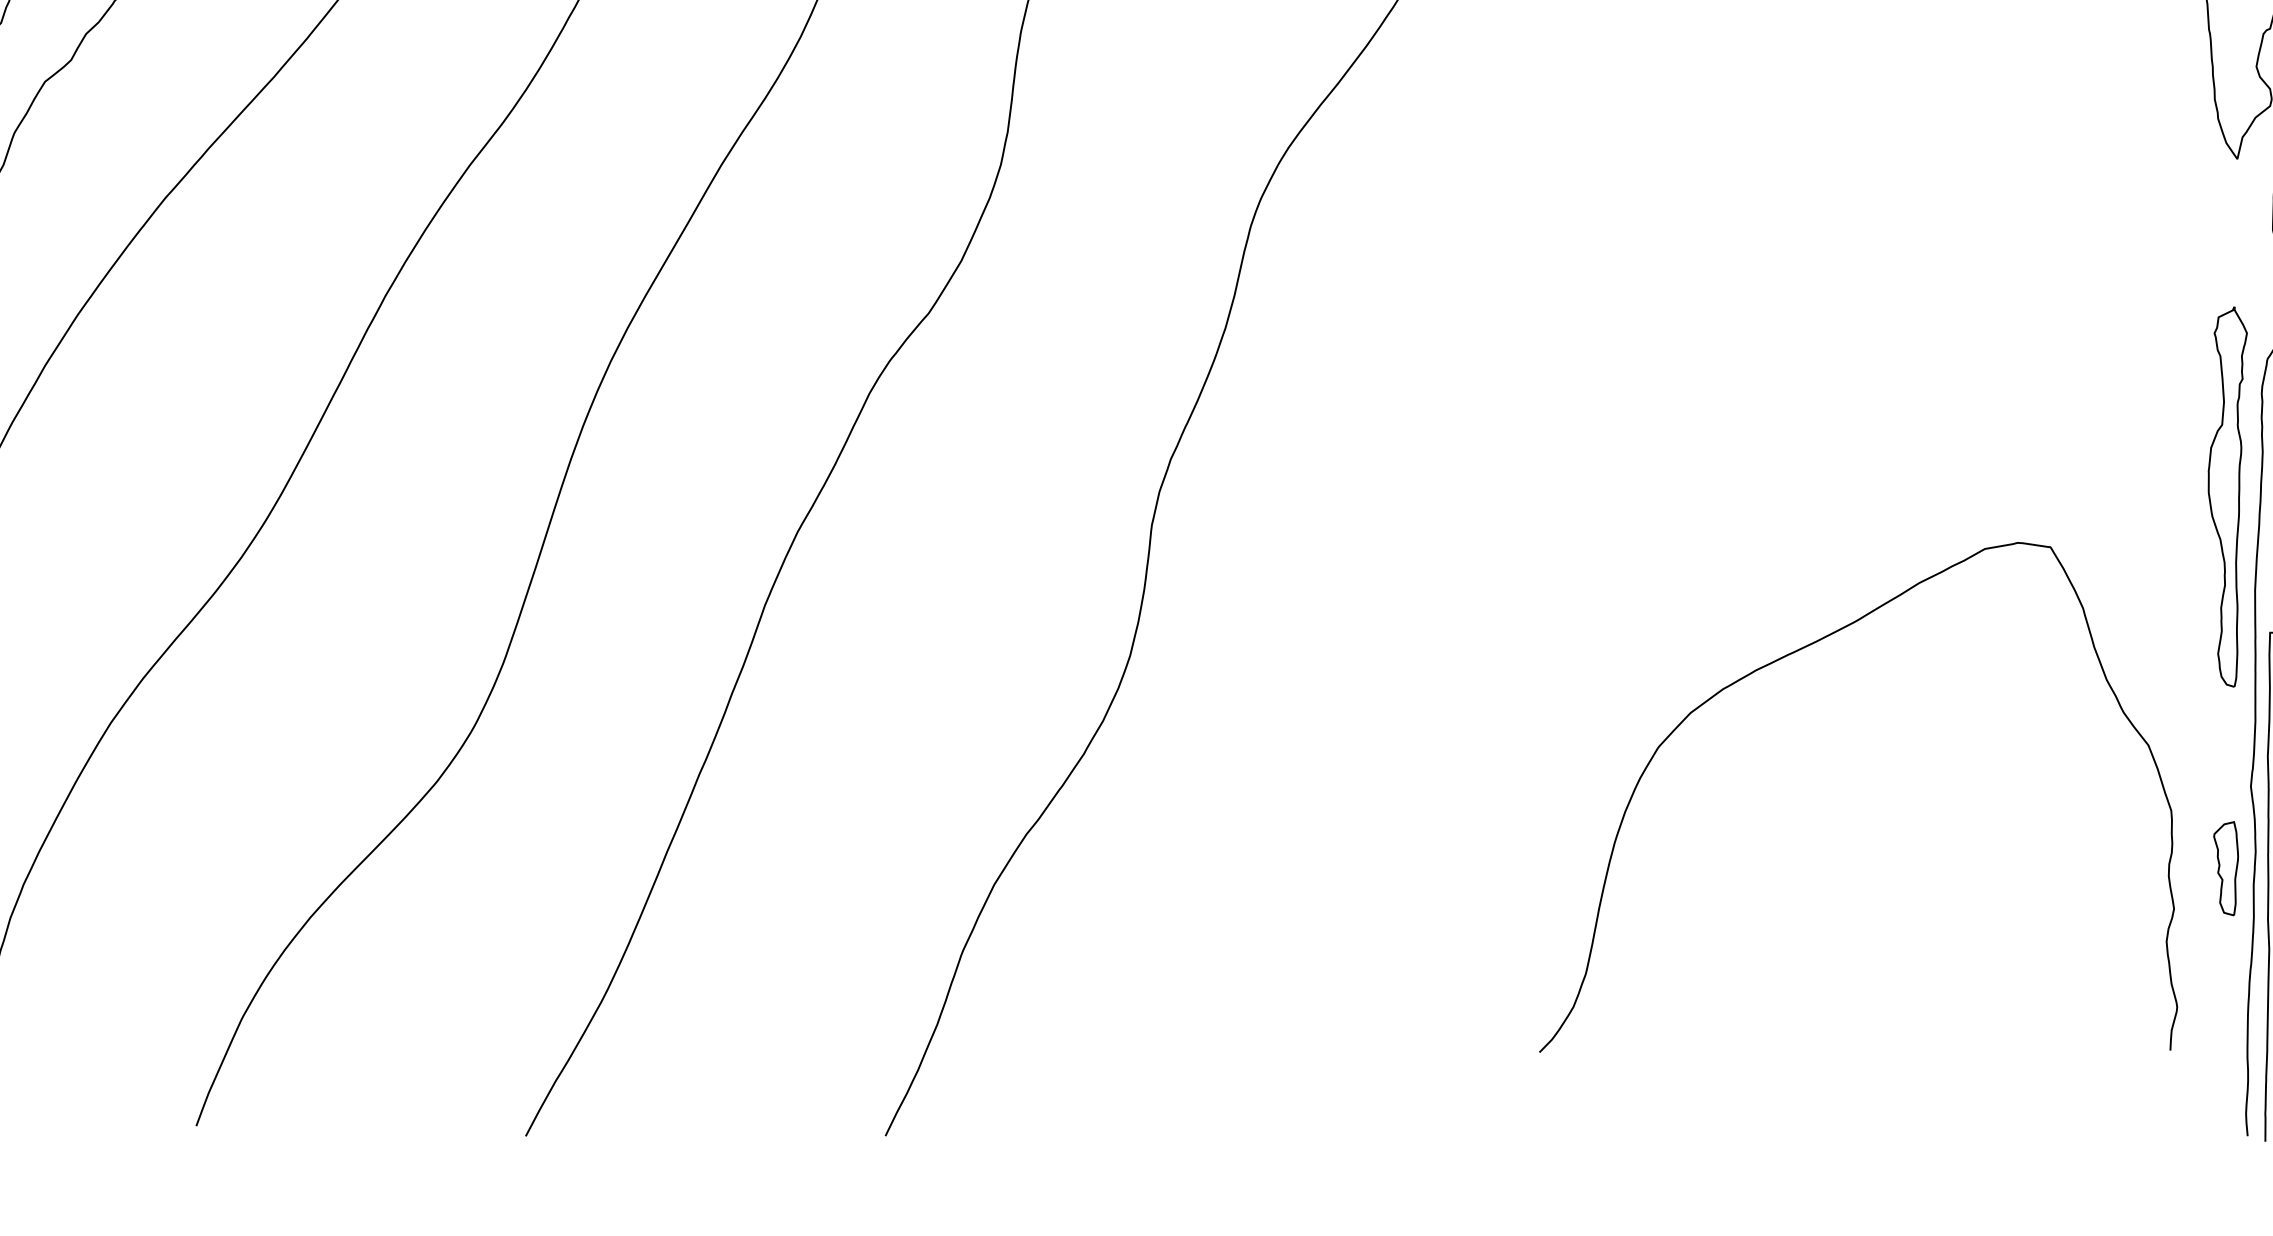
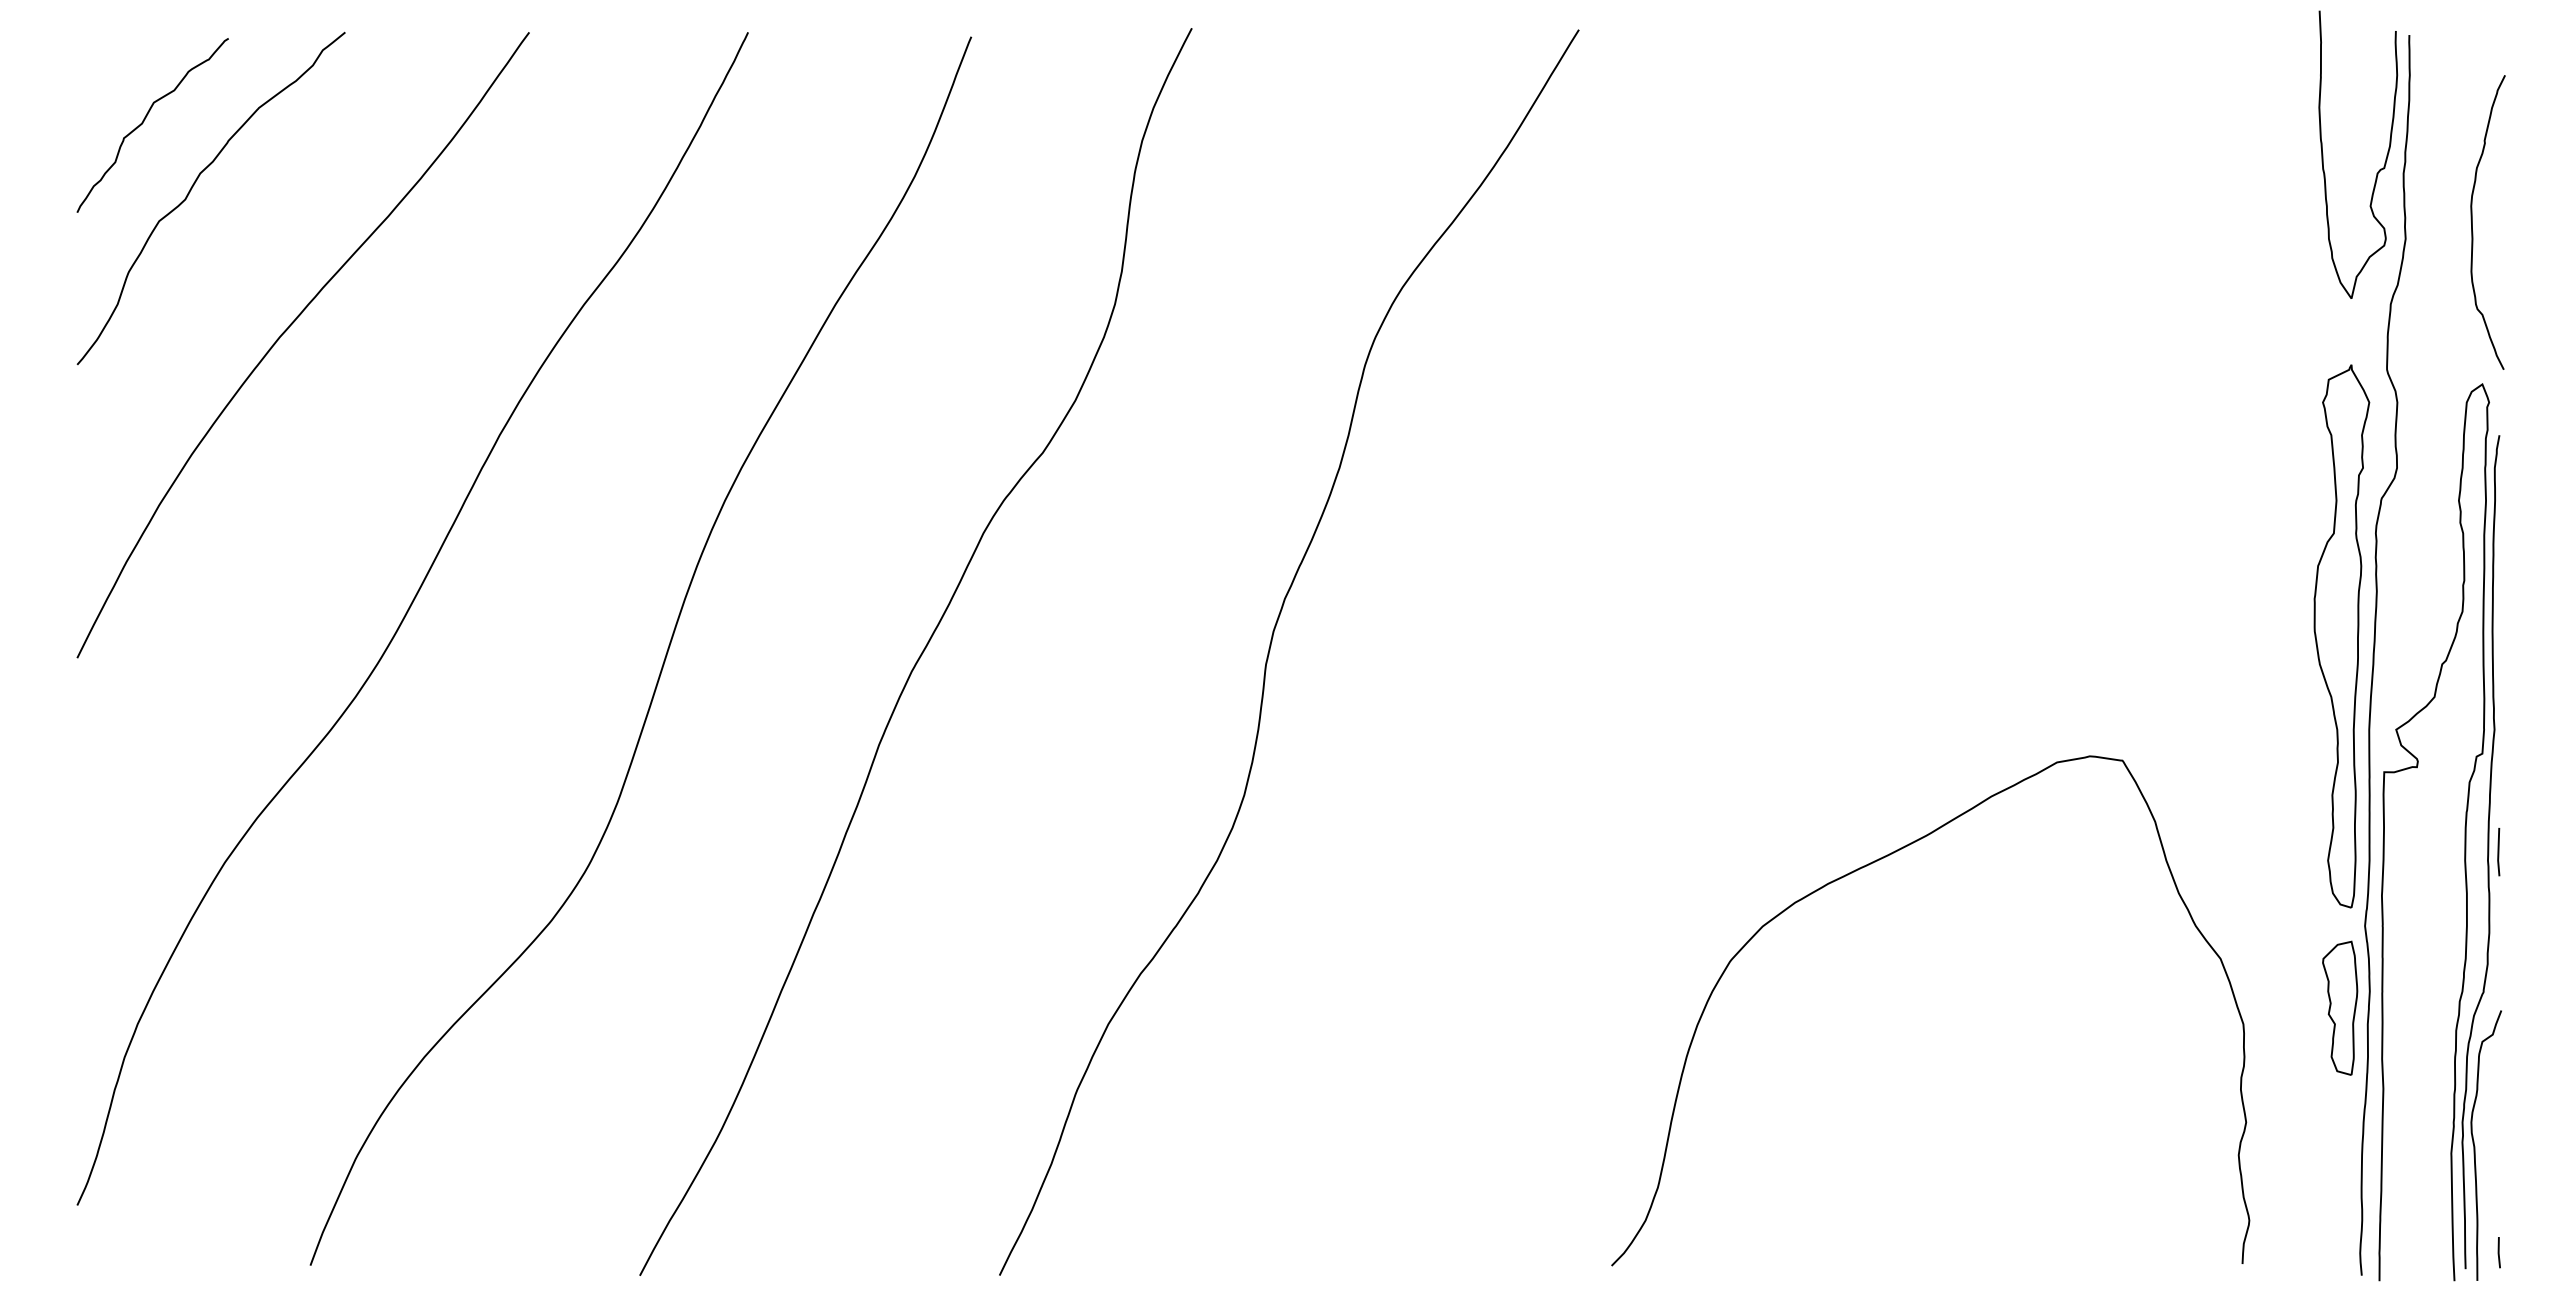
part: (2227, 497) -> (2341, 636), size x1.43
curve: (1795, 653) -> (1867, 866), moved
part: (2226, 868) -> (2340, 1007), size x1.43

